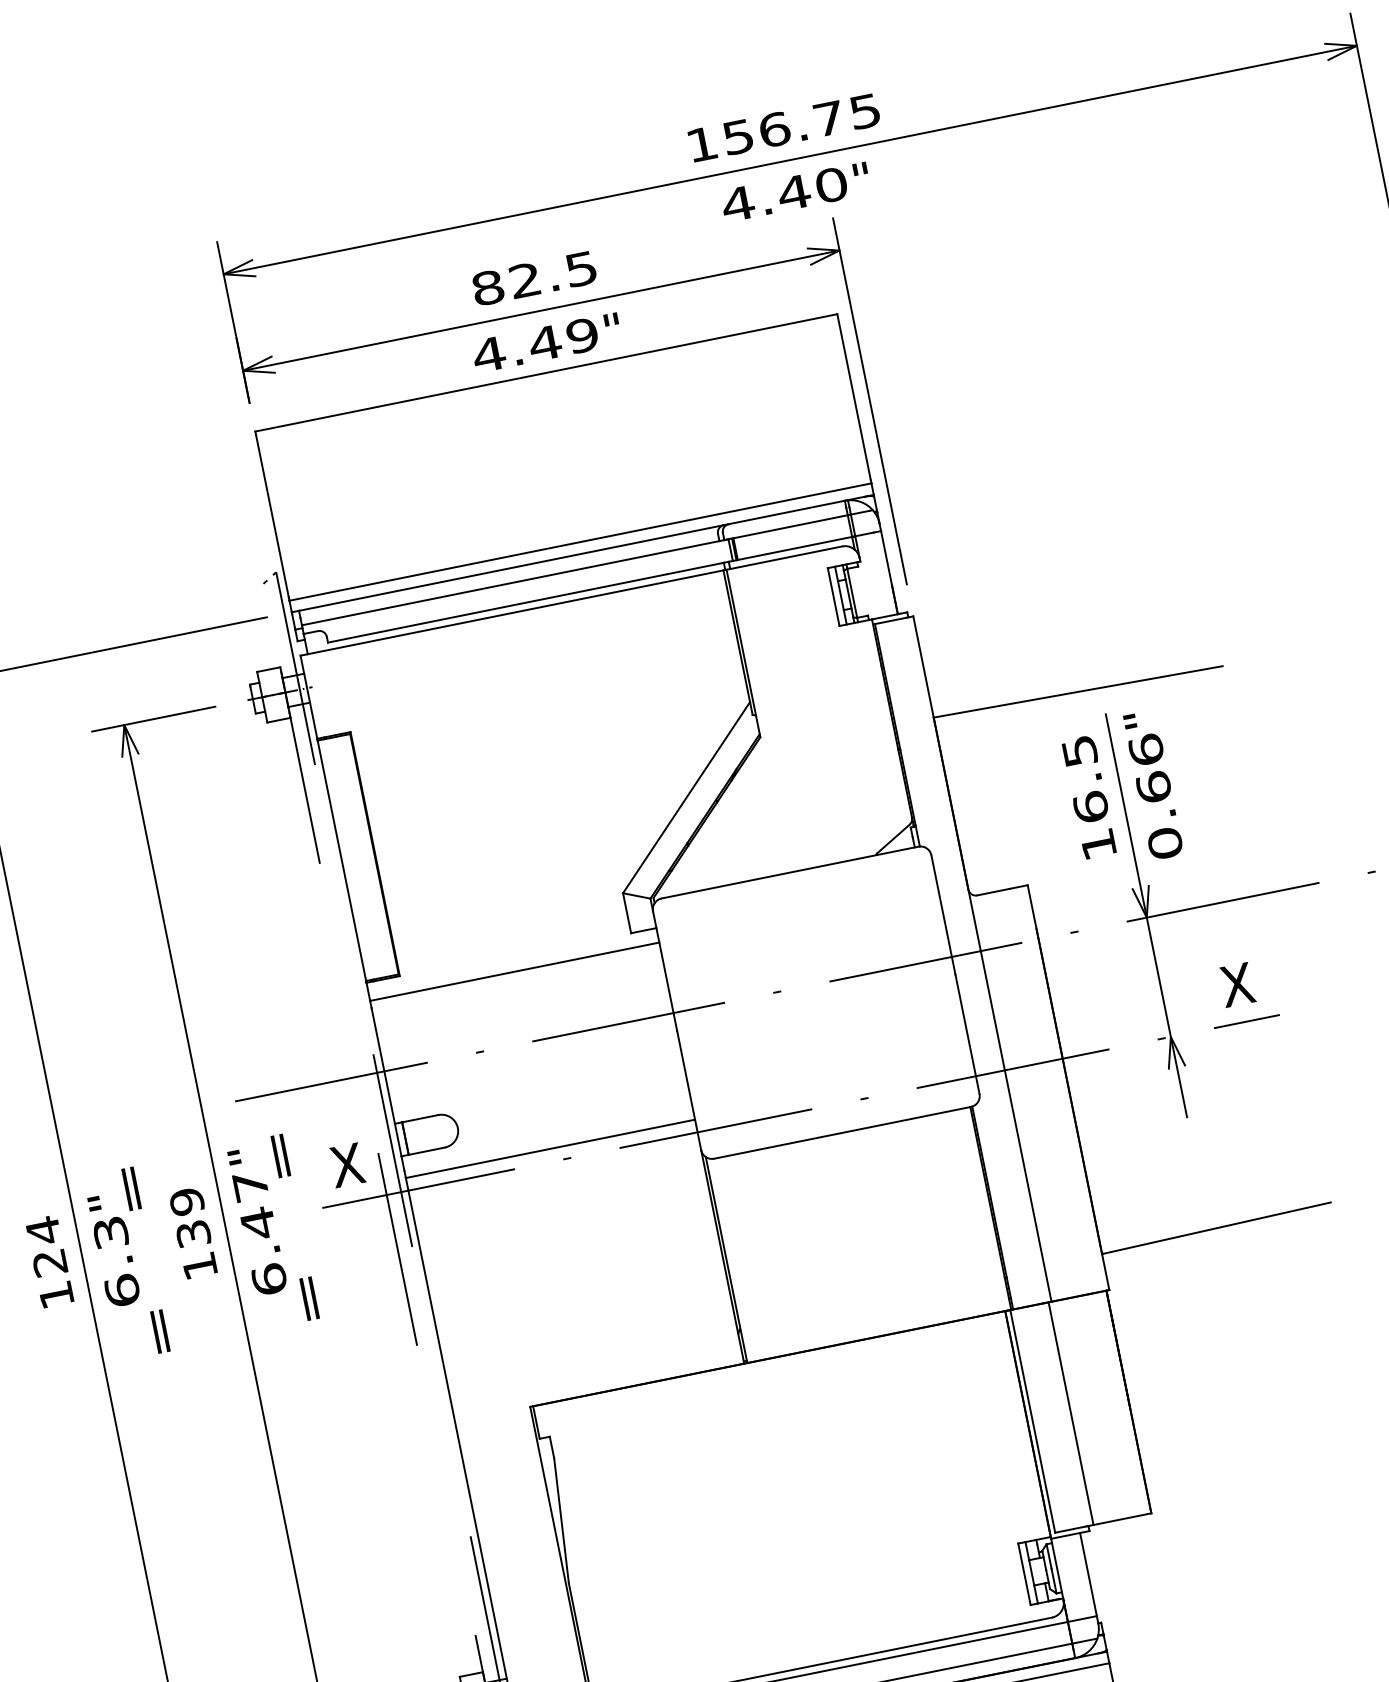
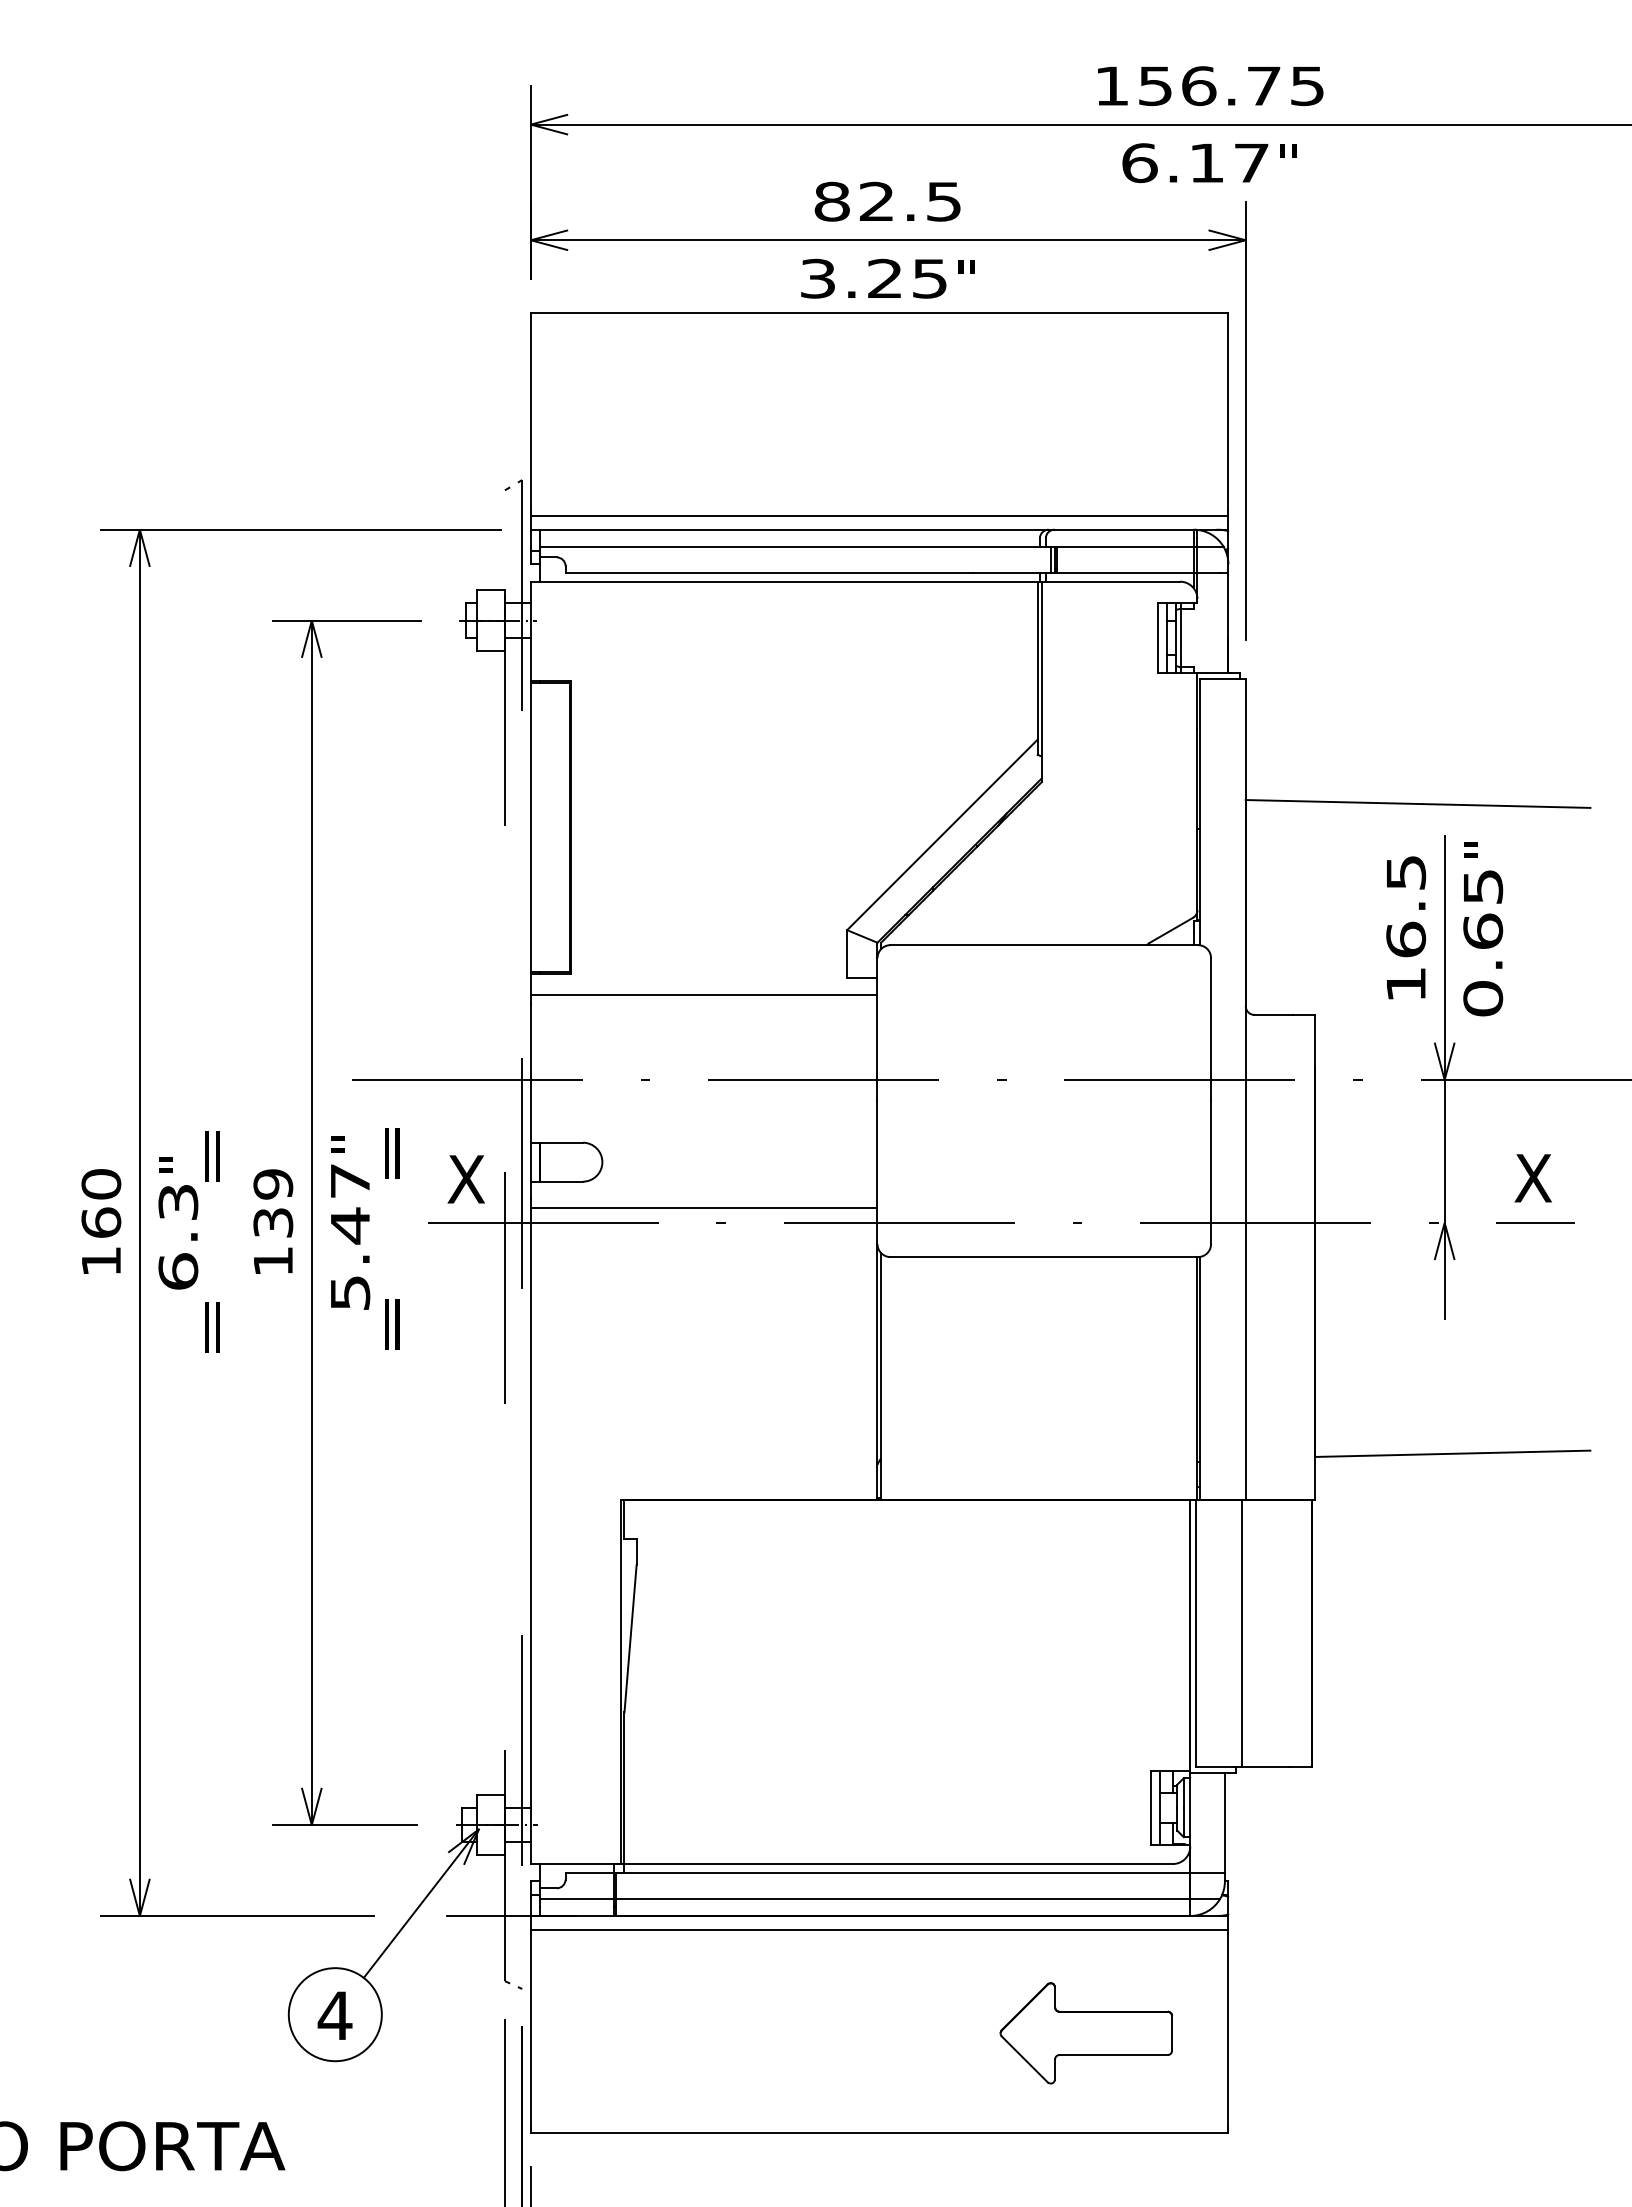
text: (784, 194) -> (1195, 163), 4.40 -> 6.17
text: (535, 345) -> (873, 278), 4.49 -> 3.25
text: (1146, 749) -> (1483, 886), 0.66 -> 0.65
text: (46, 1245) -> (101, 1202), 124 -> 160
text: (269, 1279) -> (350, 1292), 6.47 -> 5.47

